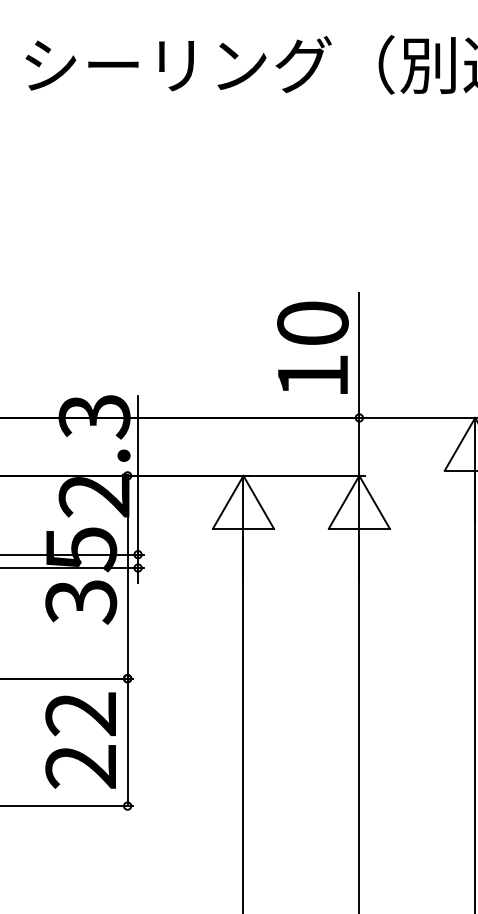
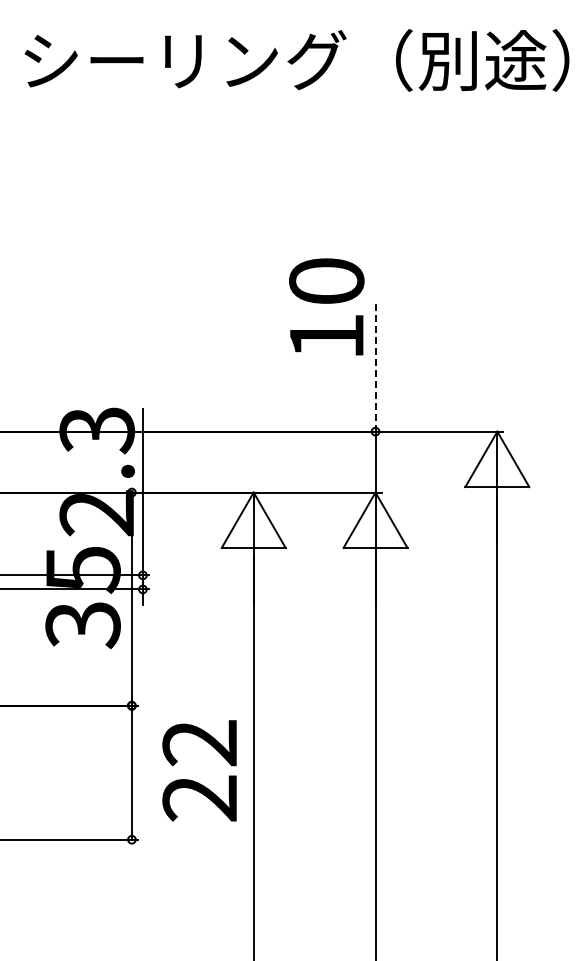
text: (312, 347) -> (326, 306), moved
line: (359, 356) -> (375, 366), solid -> dashed
text: (80, 740) -> (199, 770), moved

